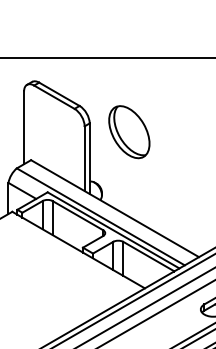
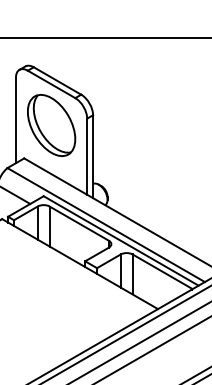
part: (129, 132) -> (51, 125), moved

